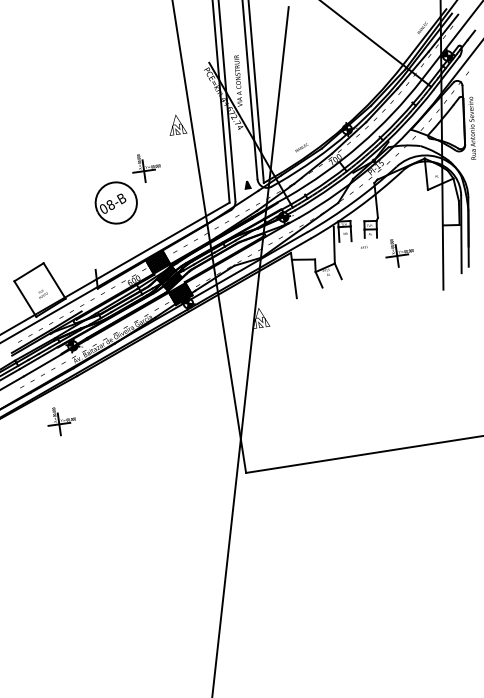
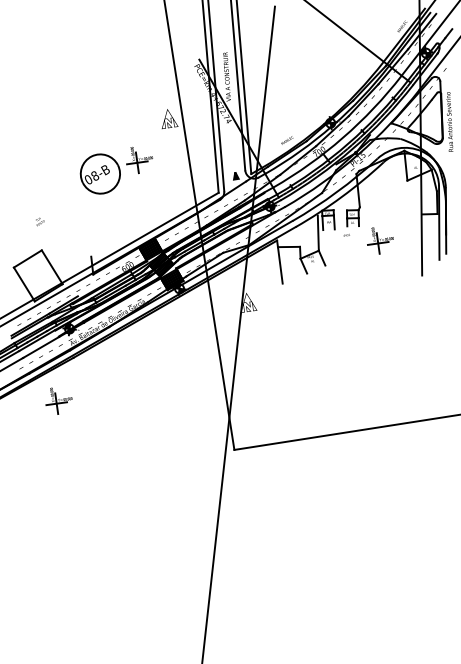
part: (115, 202) -> (99, 173), moved
text: (42, 293) -> (39, 221), moved

